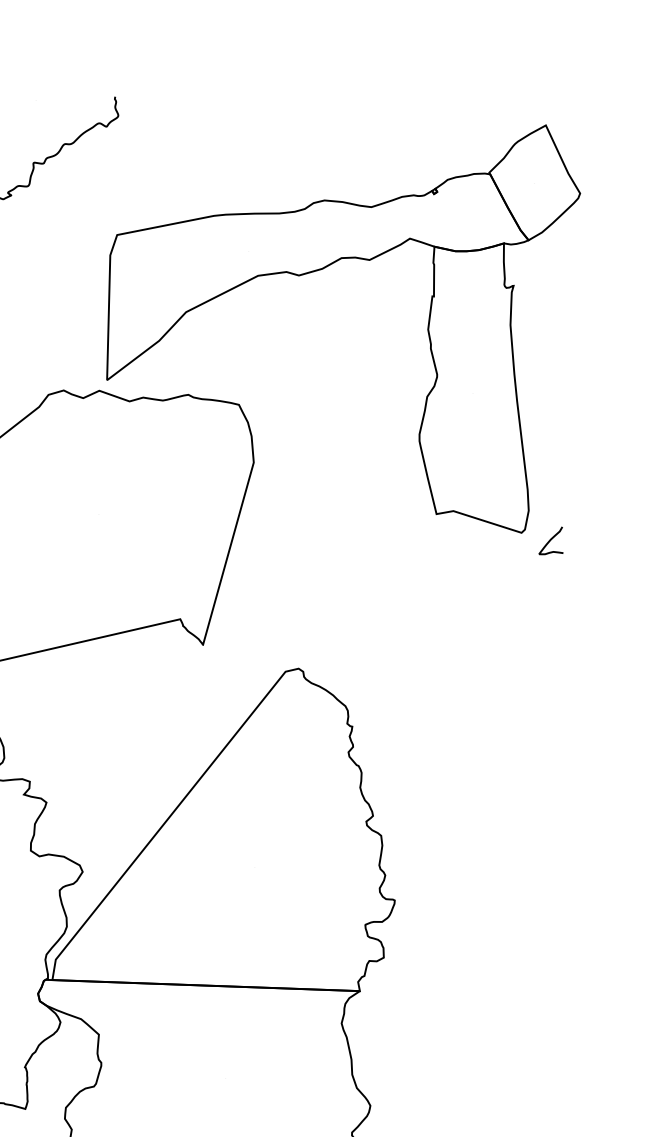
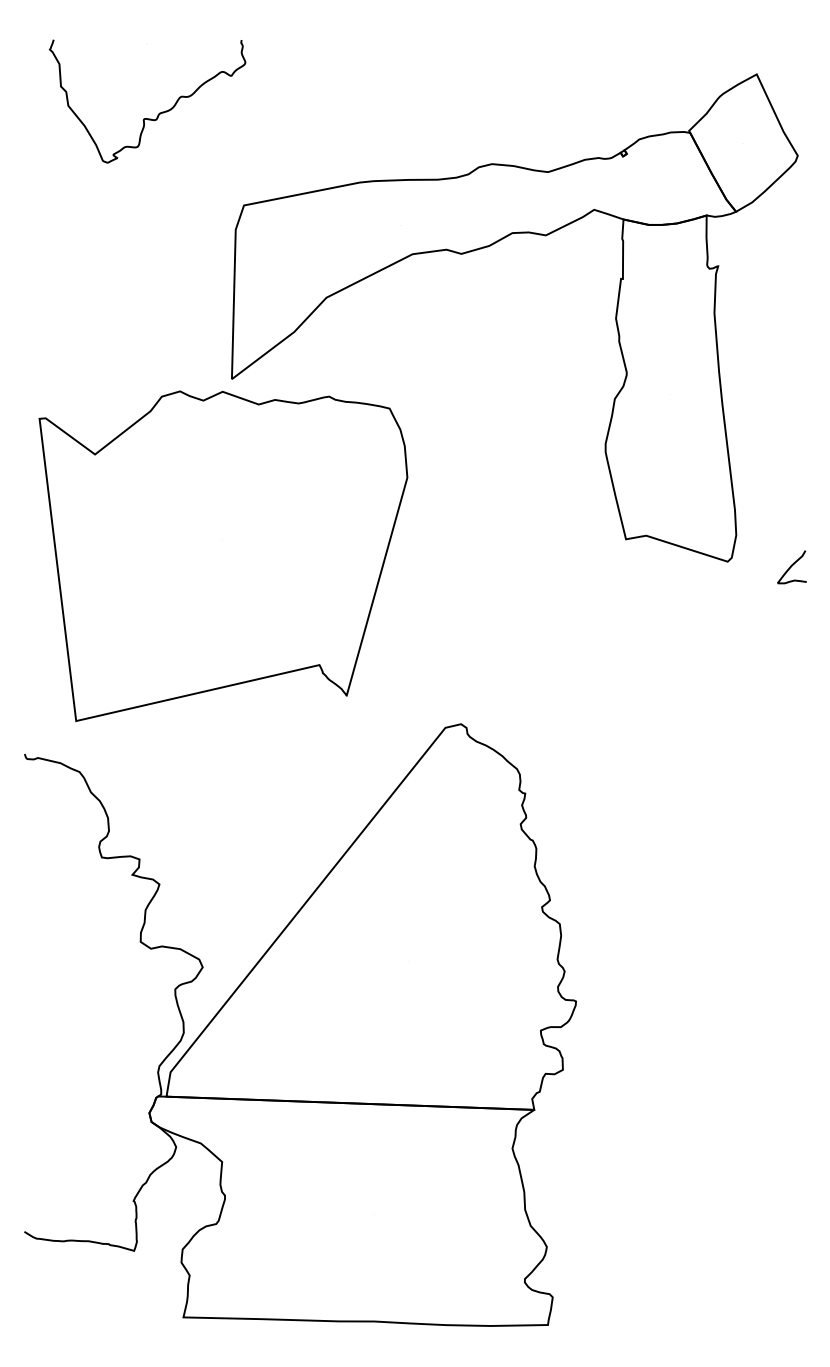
curve: (550, 541) -> (791, 567), moved

